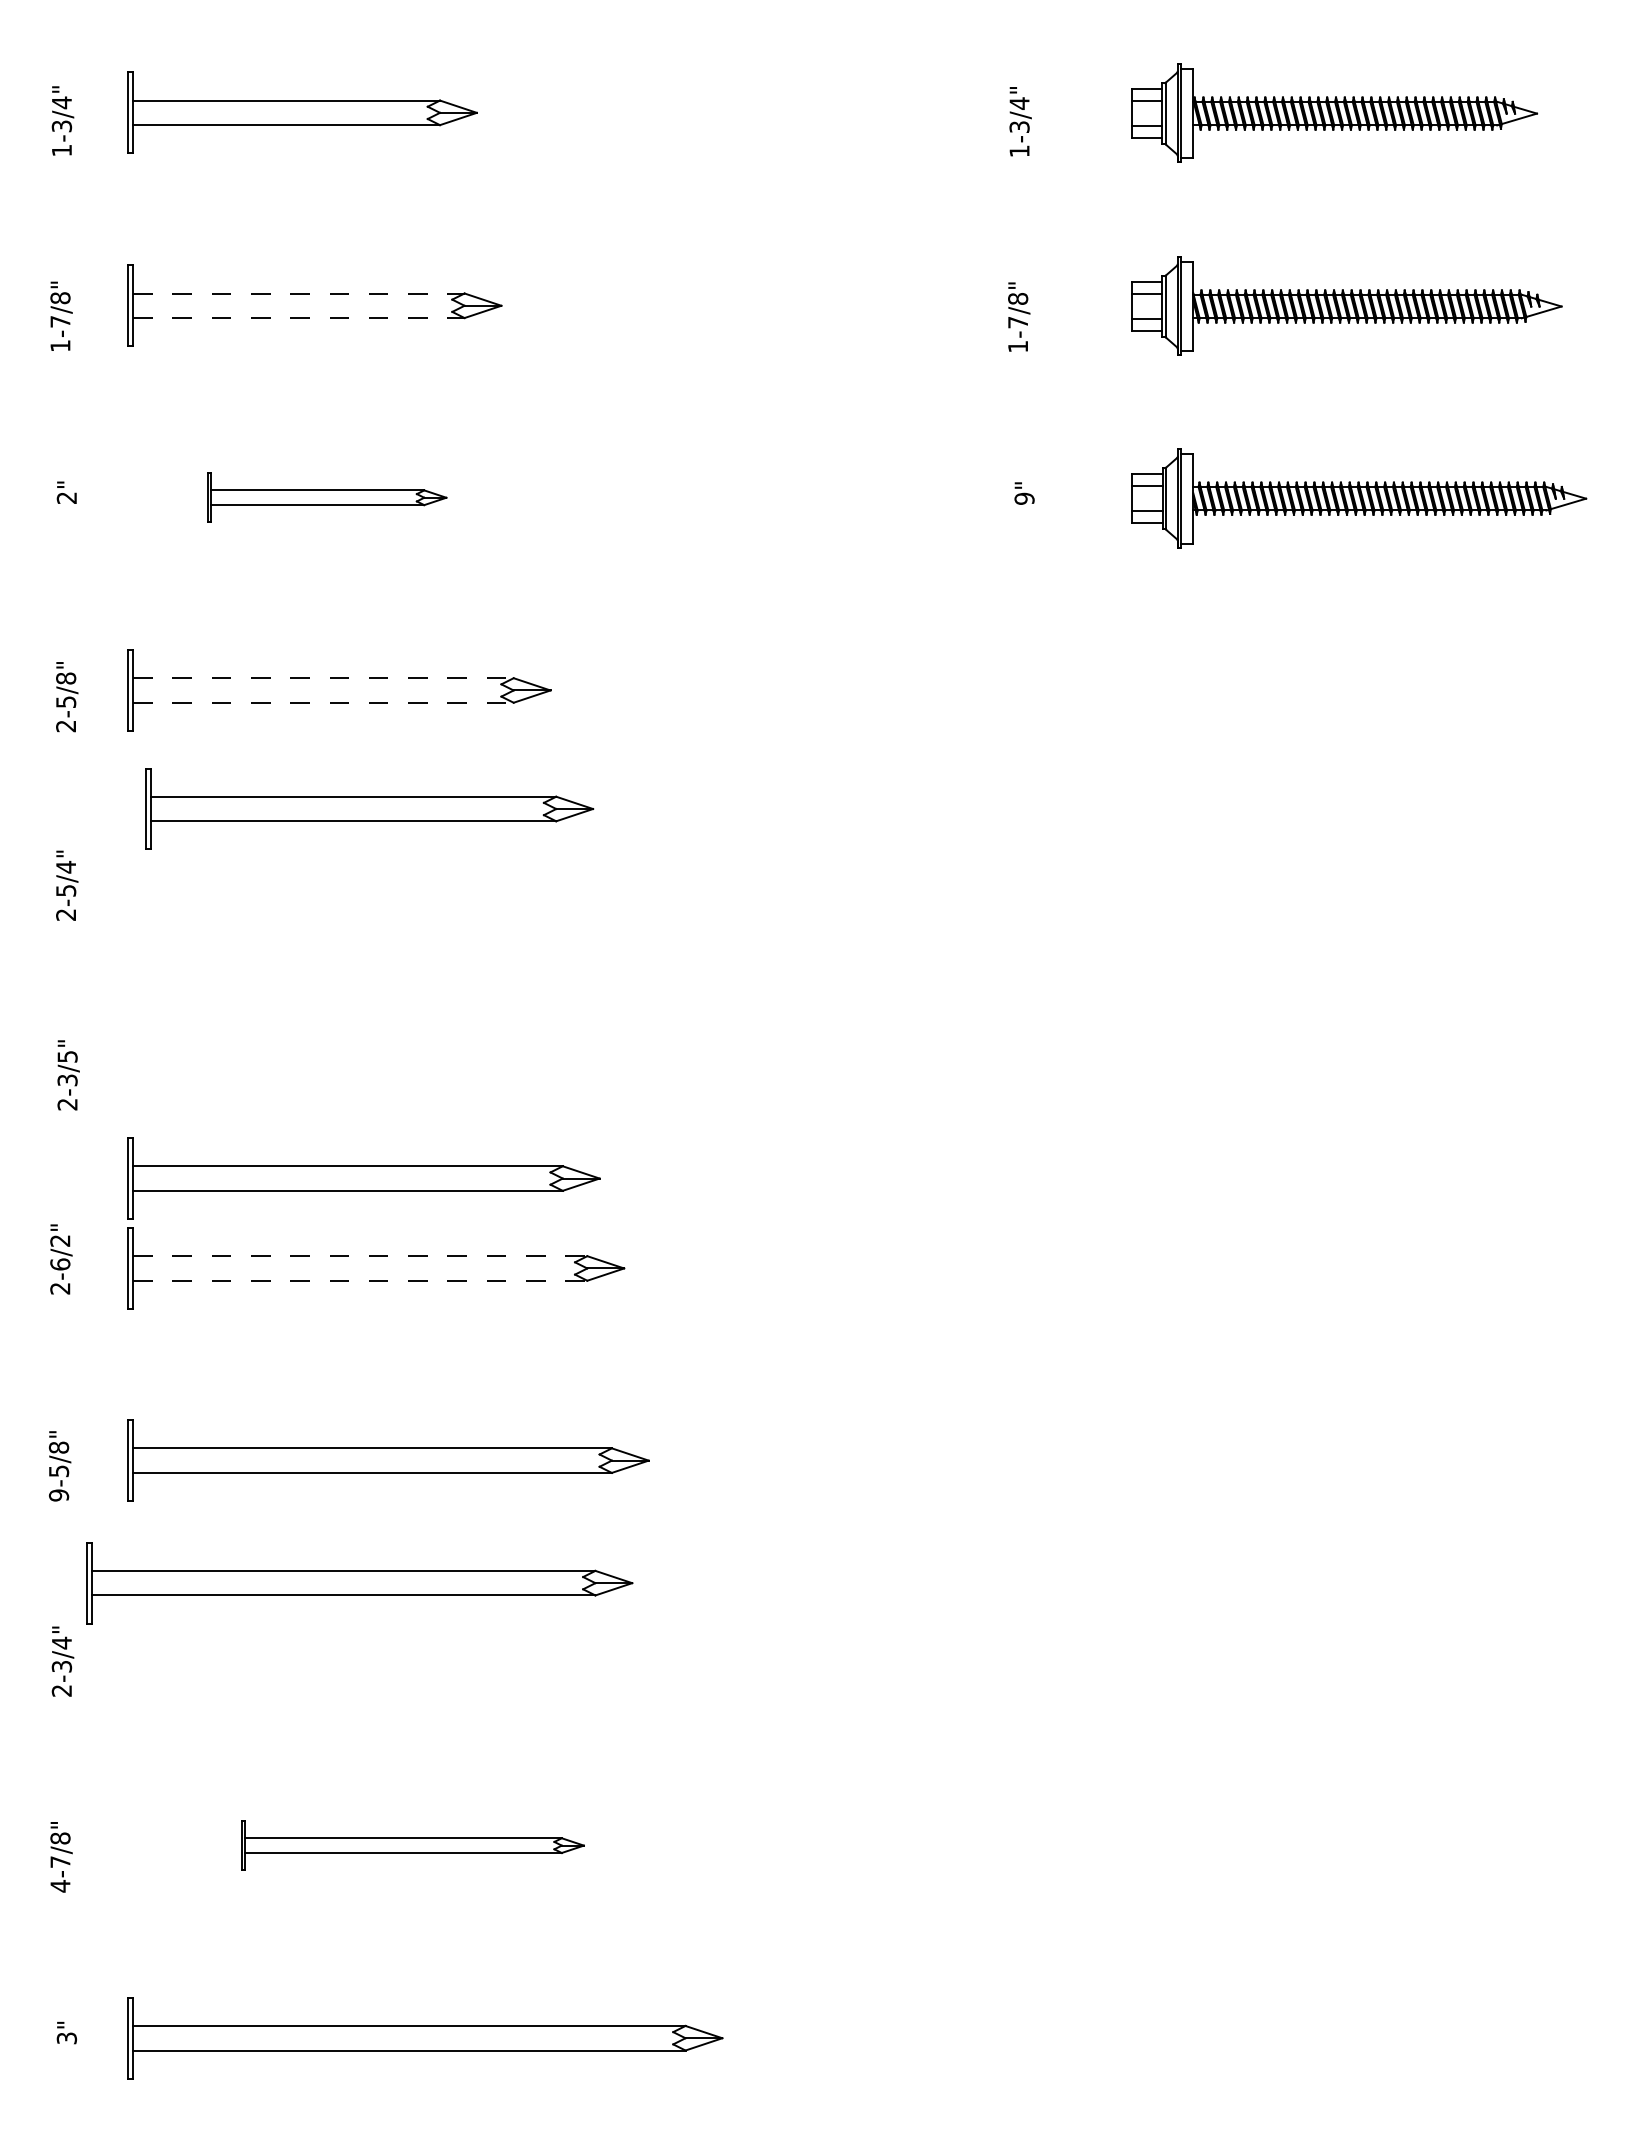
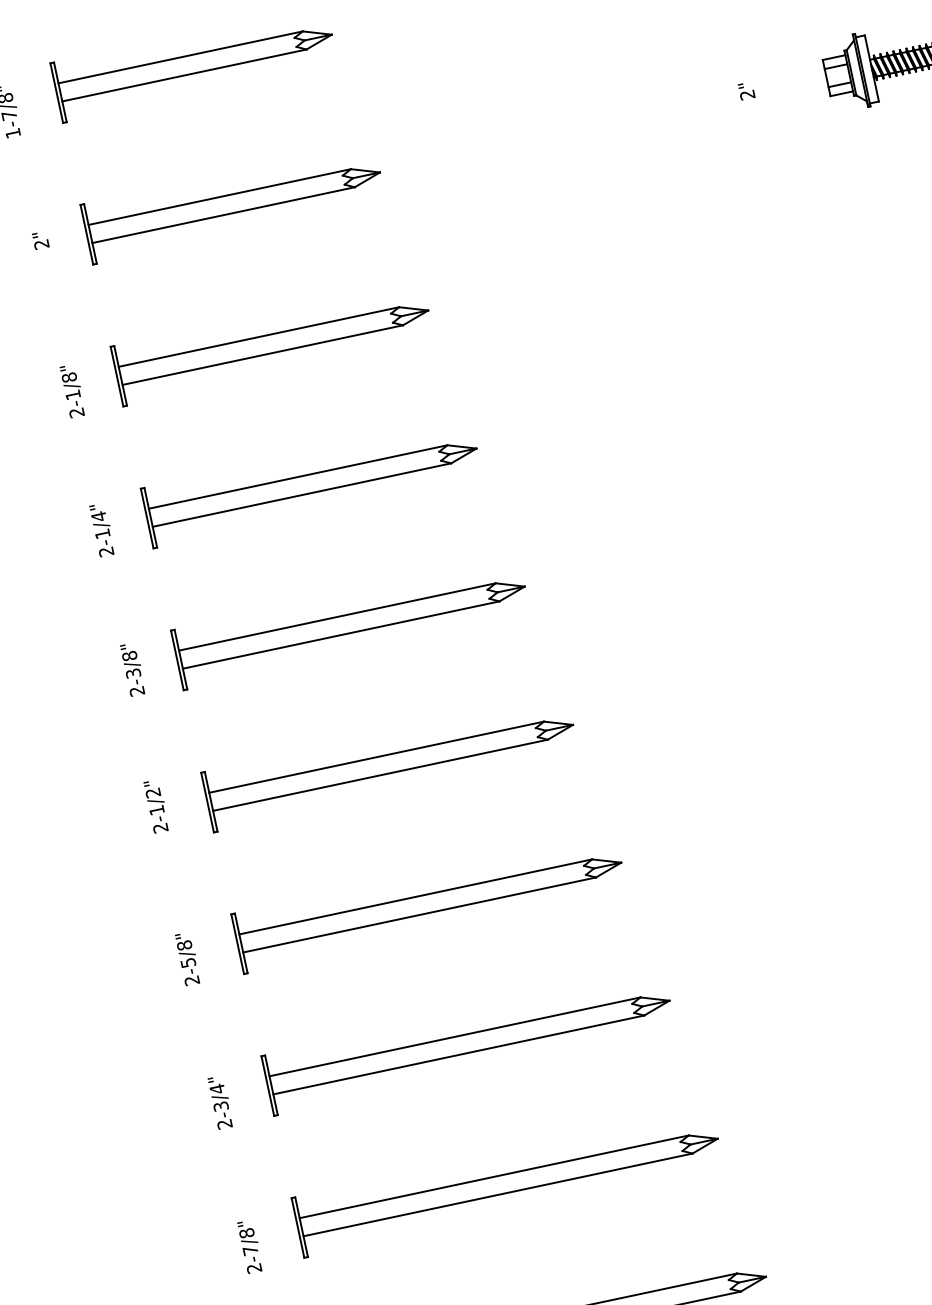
line: (298, 293) -> (180, 57), dashed -> solid
line: (298, 318) -> (184, 75), dashed -> solid
part: (326, 497) -> (232, 203), size x1.67
text: (1024, 498) -> (747, 94), 9" -> 2"
line: (323, 678) -> (259, 337), dashed -> solid
text: (66, 701) -> (73, 394), 2-5/8" -> 2-1/8"
line: (323, 702) -> (262, 354), dashed -> solid
part: (369, 808) -> (311, 483), moved
text: (66, 890) -> (102, 533), 2-5/4" -> 2-1/4"
text: (67, 1056) -> (129, 655), 2-3/5" -> 2-3/8"
part: (363, 1178) -> (350, 623), moved
line: (360, 1256) -> (376, 757), dashed -> solid
text: (60, 1264) -> (157, 810), 2-6/2" -> 2-1/2"
line: (360, 1280) -> (380, 775), dashed -> solid
text: (59, 1495) -> (192, 980), 9-5/8" -> 2-5/8"
part: (359, 1583) -> (468, 1043), moved
part: (412, 1845) -> (507, 1183), size x1.67
text: (60, 1886) -> (254, 1268), 4-7/8" -> 2-7/8"

